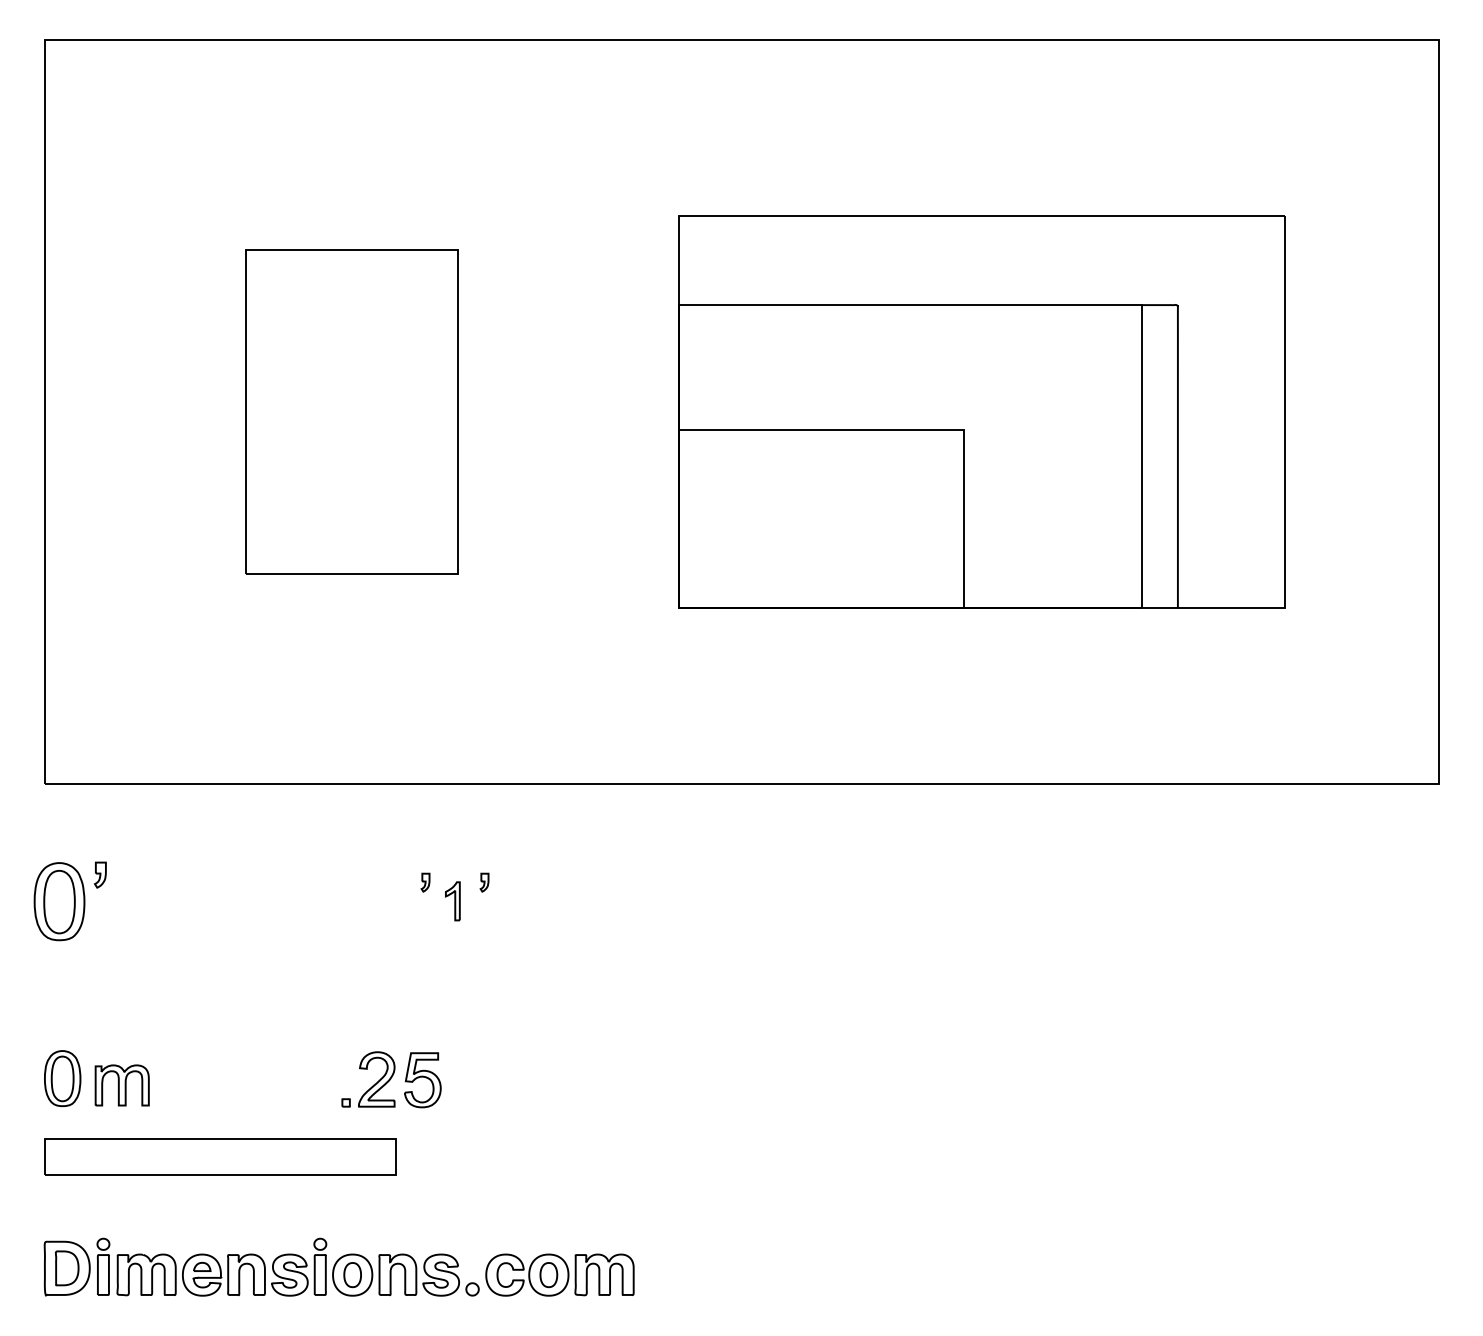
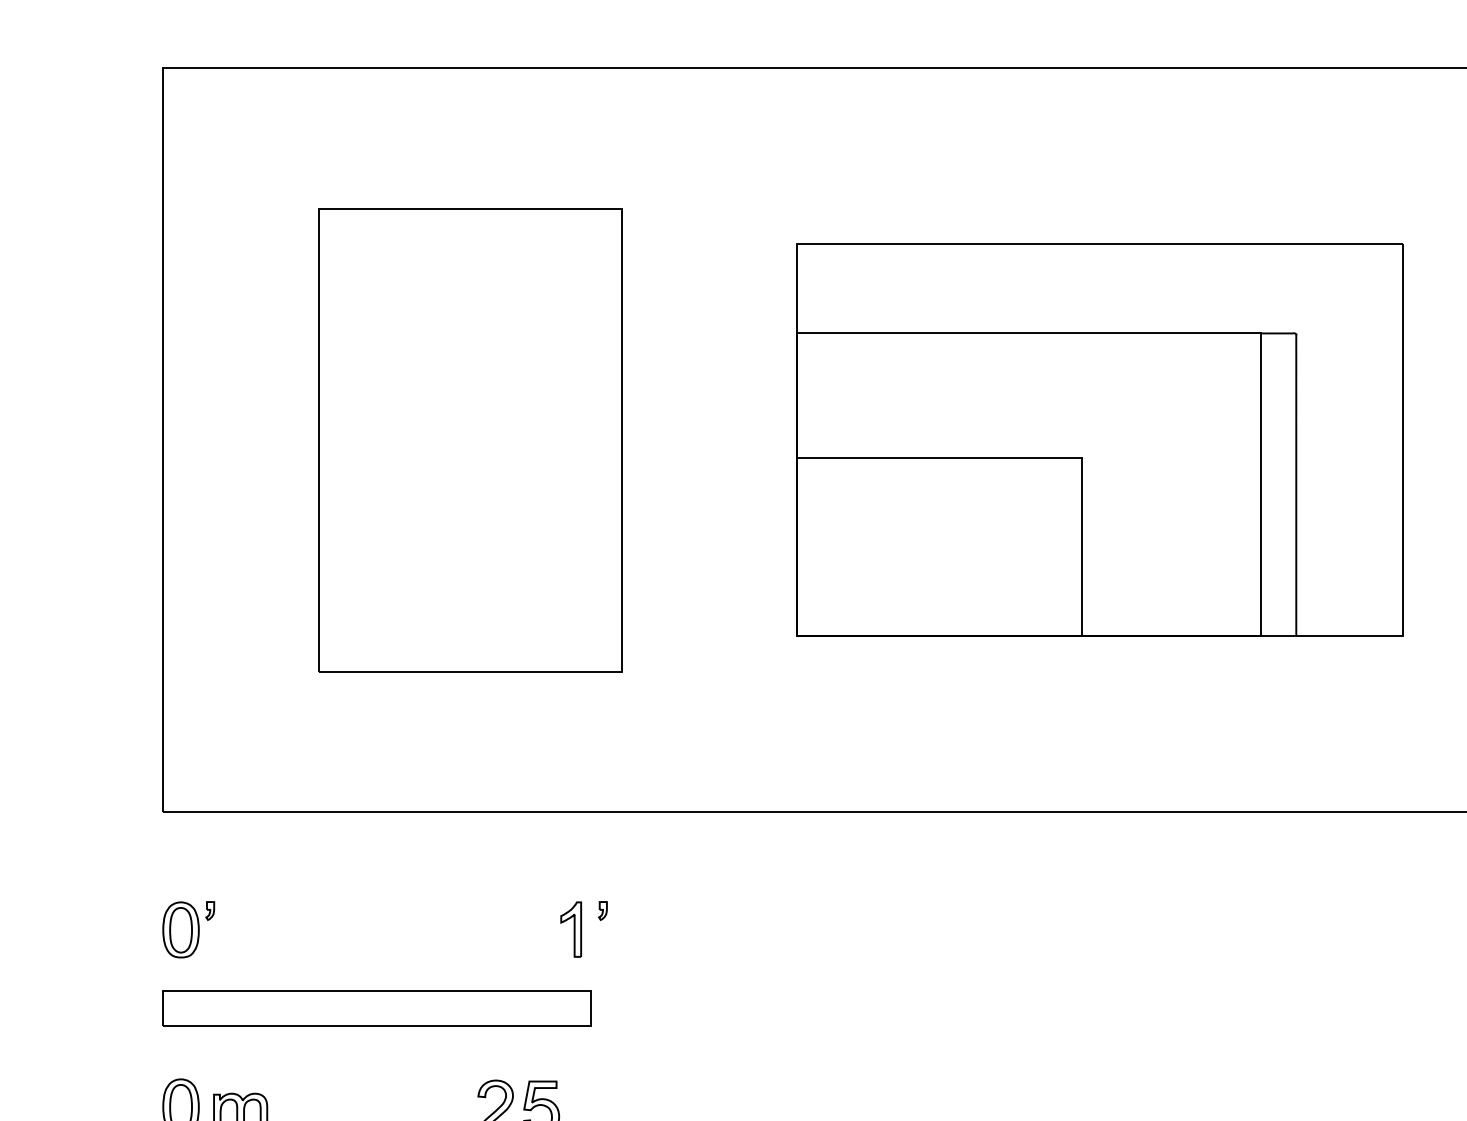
part: (351, 411) -> (469, 439), size x1.43
part: (425, 882) -> (543, 910), removed
part: (70, 901) -> (188, 929), size x0.71
part: (452, 901) -> (570, 929), size x1.43
part: (258, 979) -> (376, 1007), added

